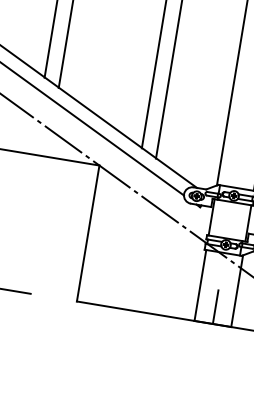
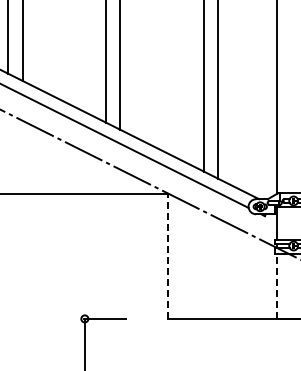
line: (88, 233) -> (168, 256), solid -> dashed
line: (200, 285) -> (276, 286), solid -> dashed
line: (215, 306) -> (293, 302), removed

